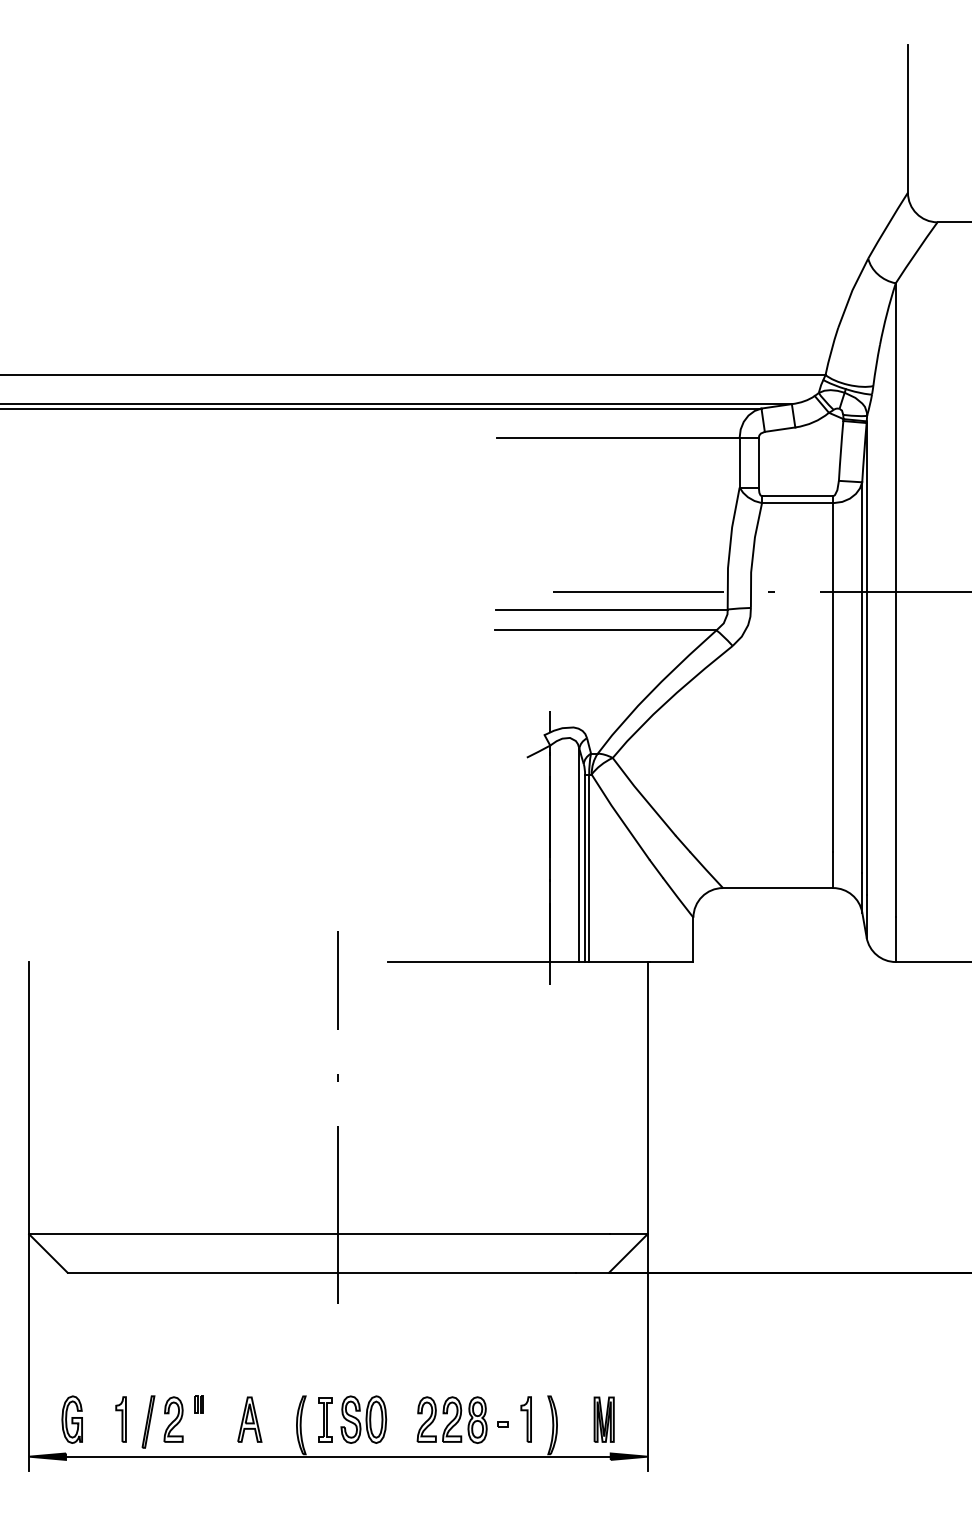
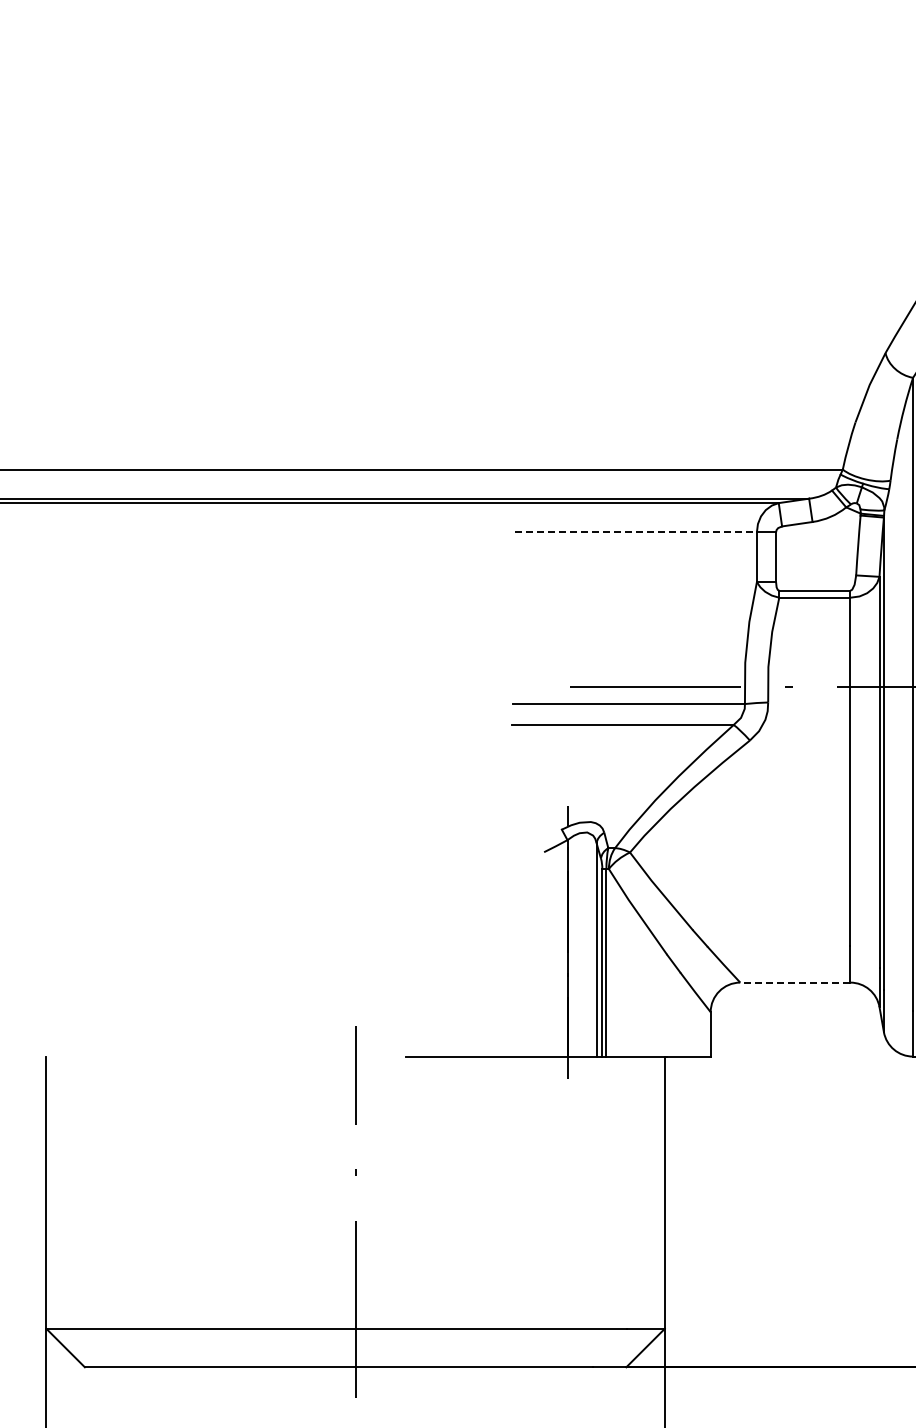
line: (618, 437) -> (635, 532), solid -> dashed
line: (777, 888) -> (794, 983), solid -> dashed

